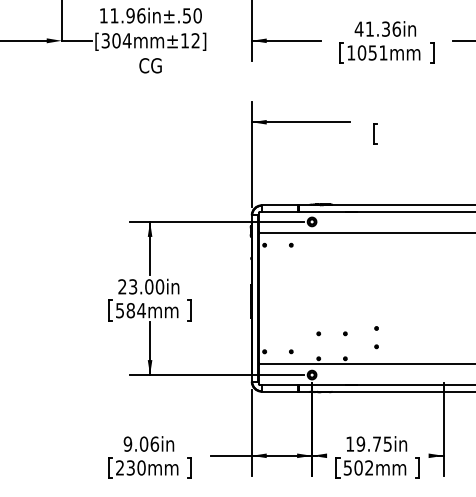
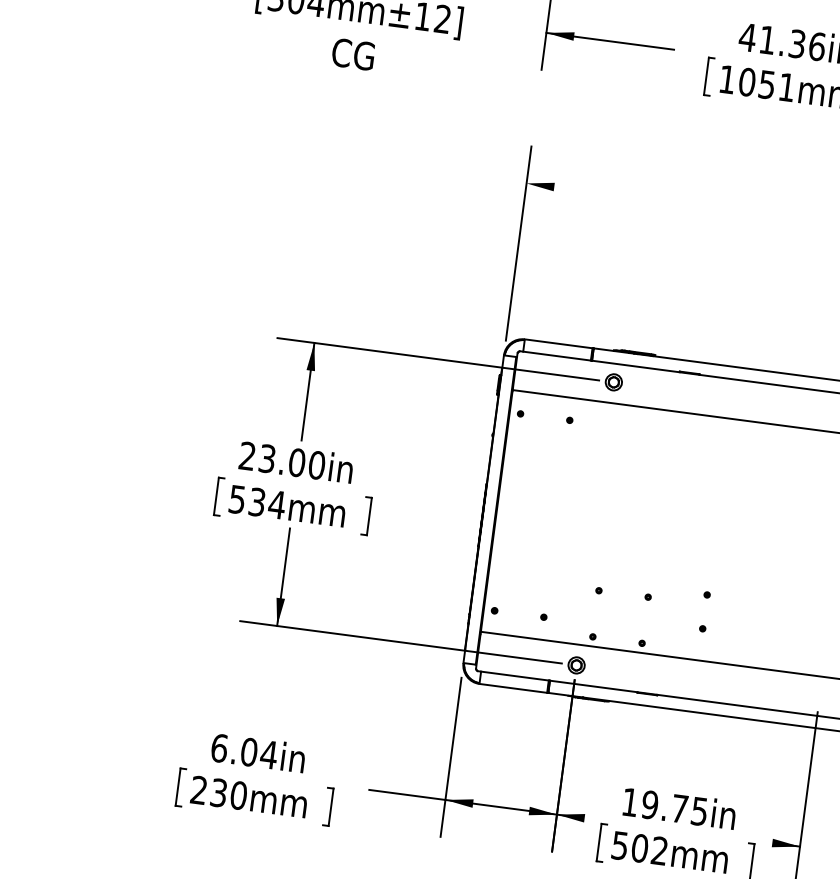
line: (300, 122) -> (616, 195), removed
part: (375, 133) -> (752, 234), removed
text: (130, 310) -> (256, 501), 584mm -> 534mm
text: (141, 443) -> (244, 750), 9.06in -> 6.04in

